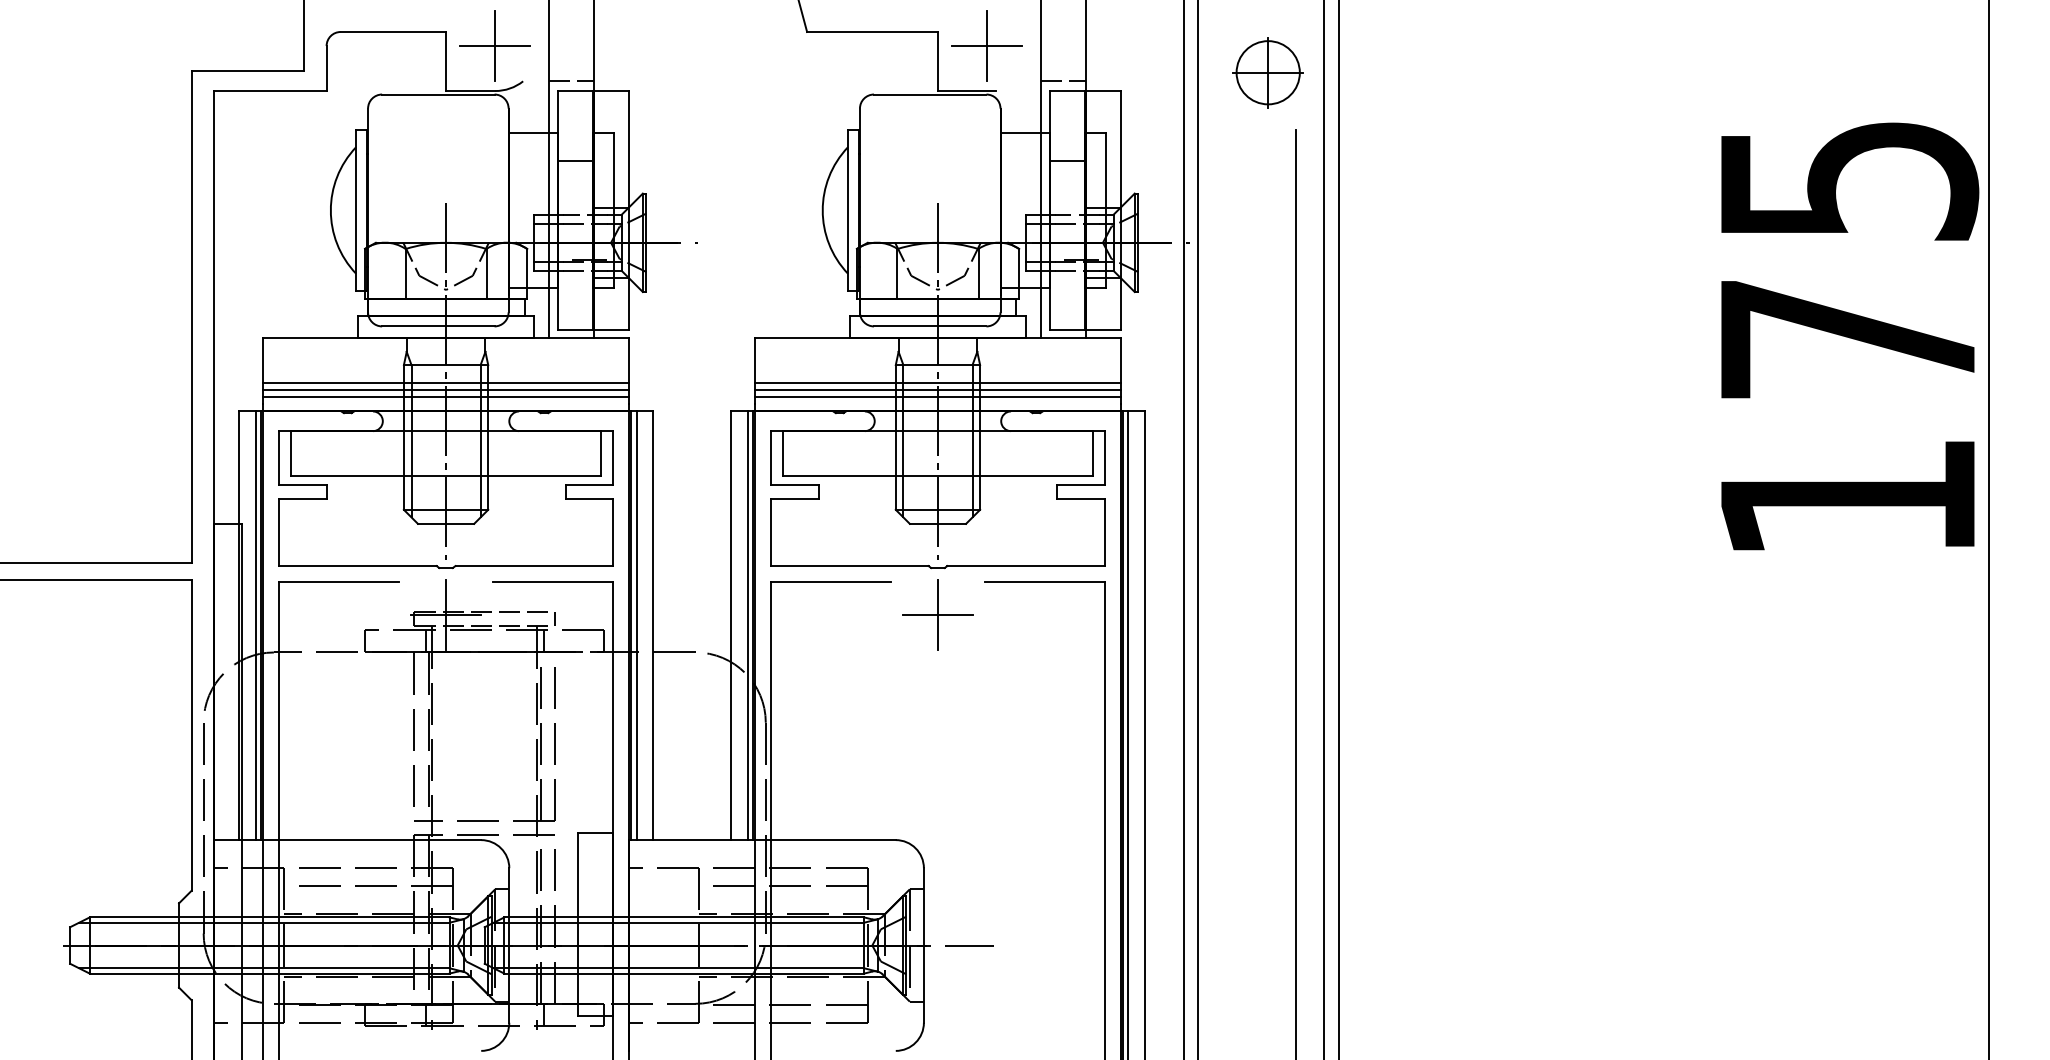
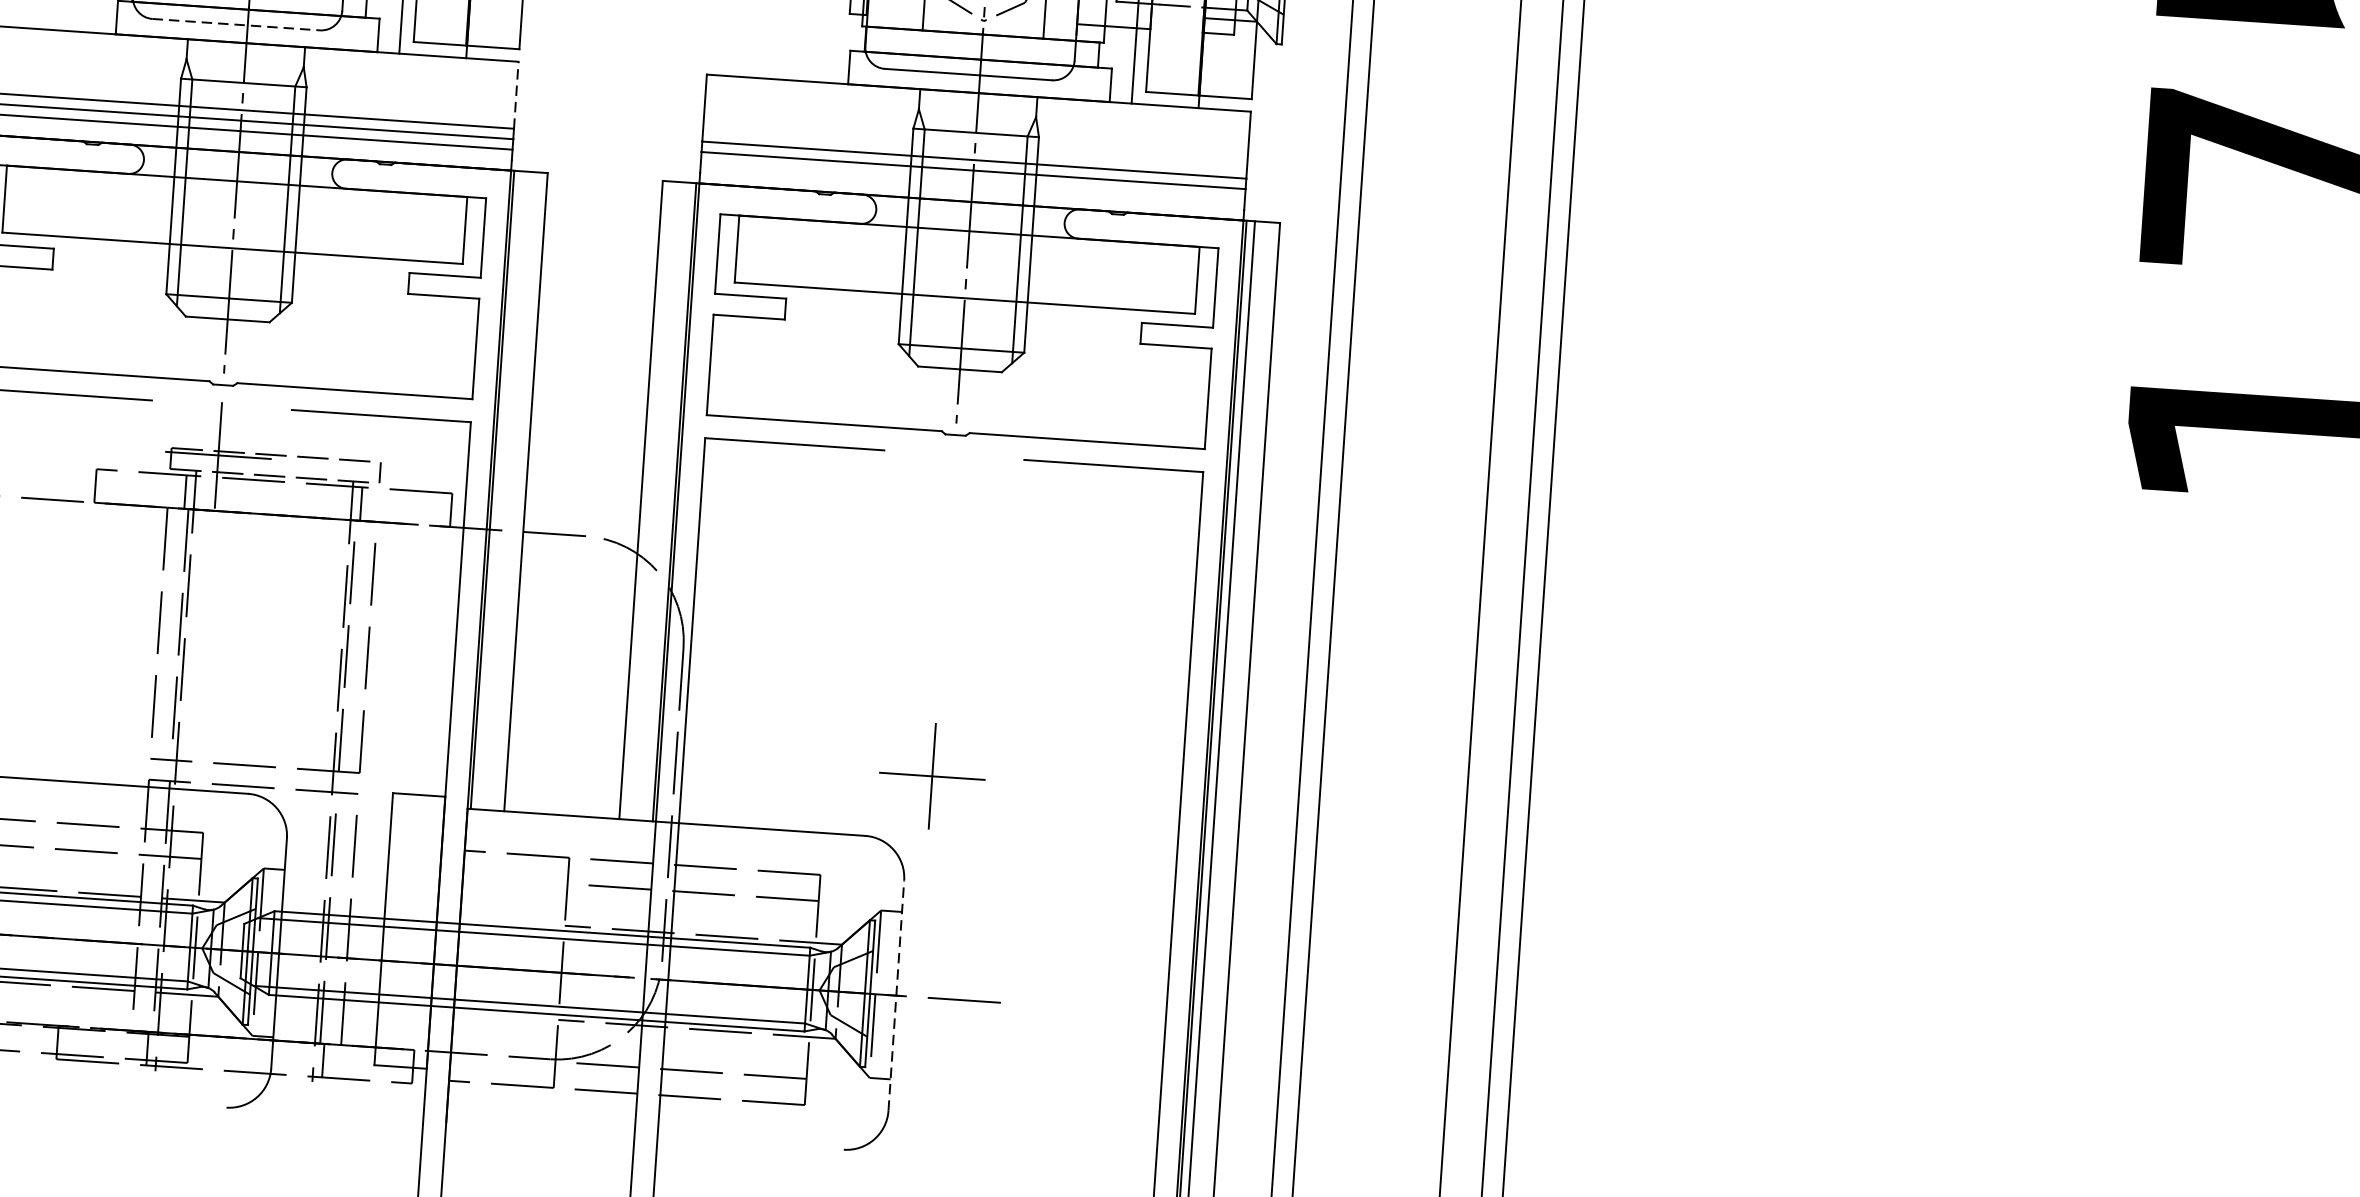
line: (438, 326) -> (236, 24), solid -> dashed
line: (628, 360) -> (515, 94), solid -> dashed
line: (937, 397) -> (972, 181), removed
part: (937, 614) -> (931, 775), moved
line: (636, 625) -> (500, 490), removed
line: (747, 625) -> (666, 501), removed
line: (923, 945) -> (895, 995), solid -> dashed

